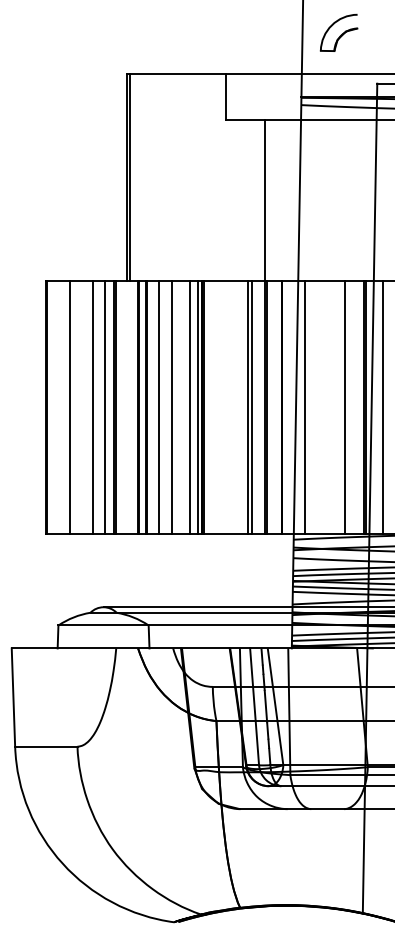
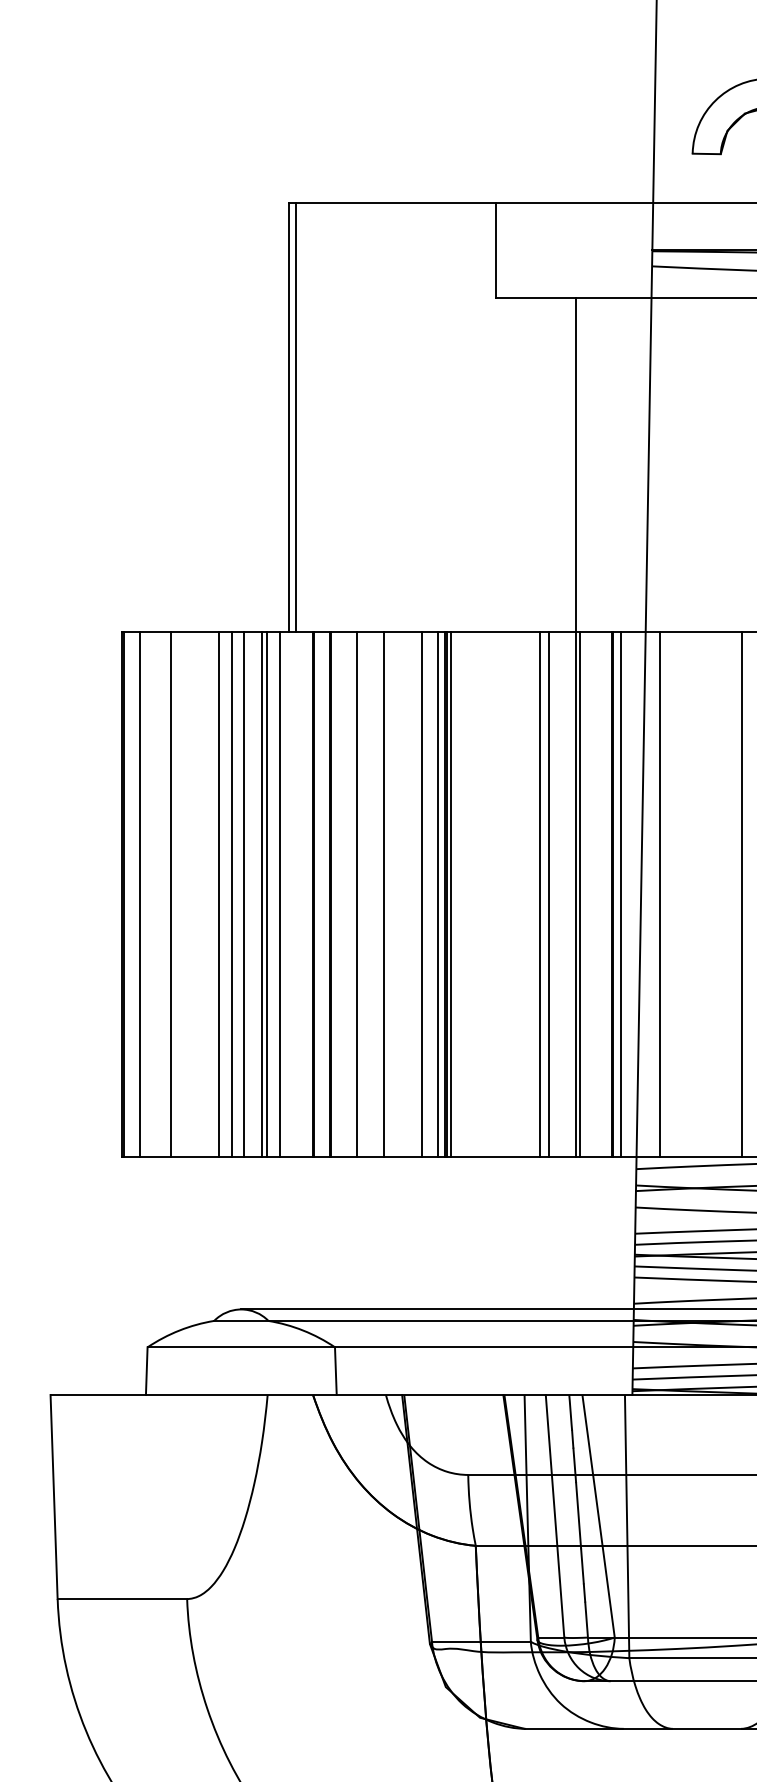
line: (54, 407) -> (139, 894), added
line: (99, 407) -> (232, 894), added
line: (122, 407) -> (280, 894), added
line: (286, 407) -> (621, 894), added

